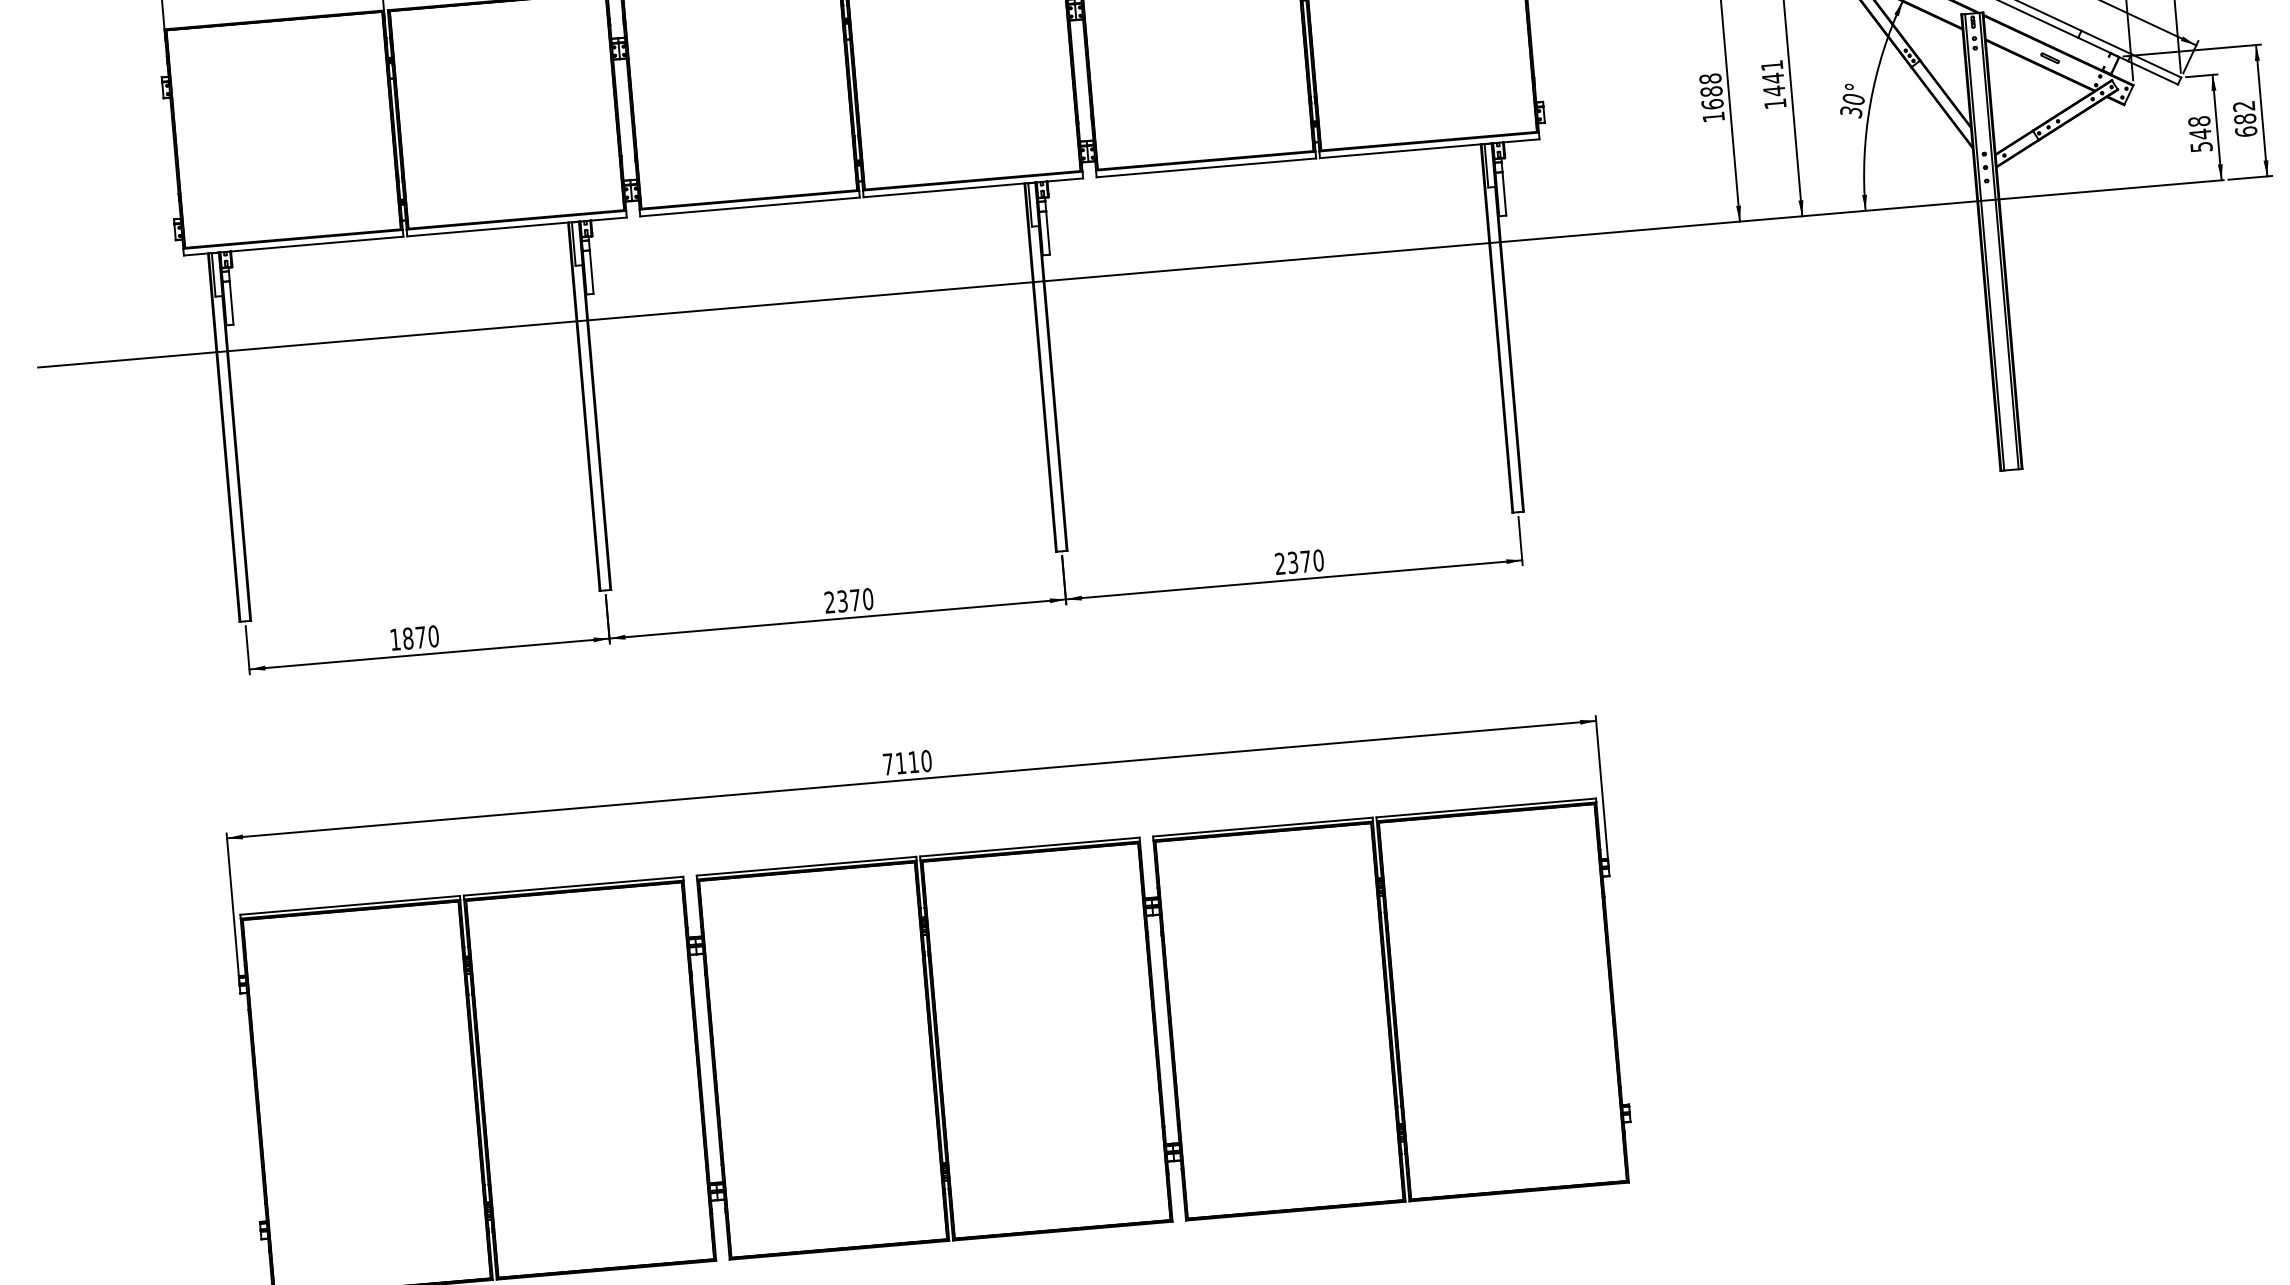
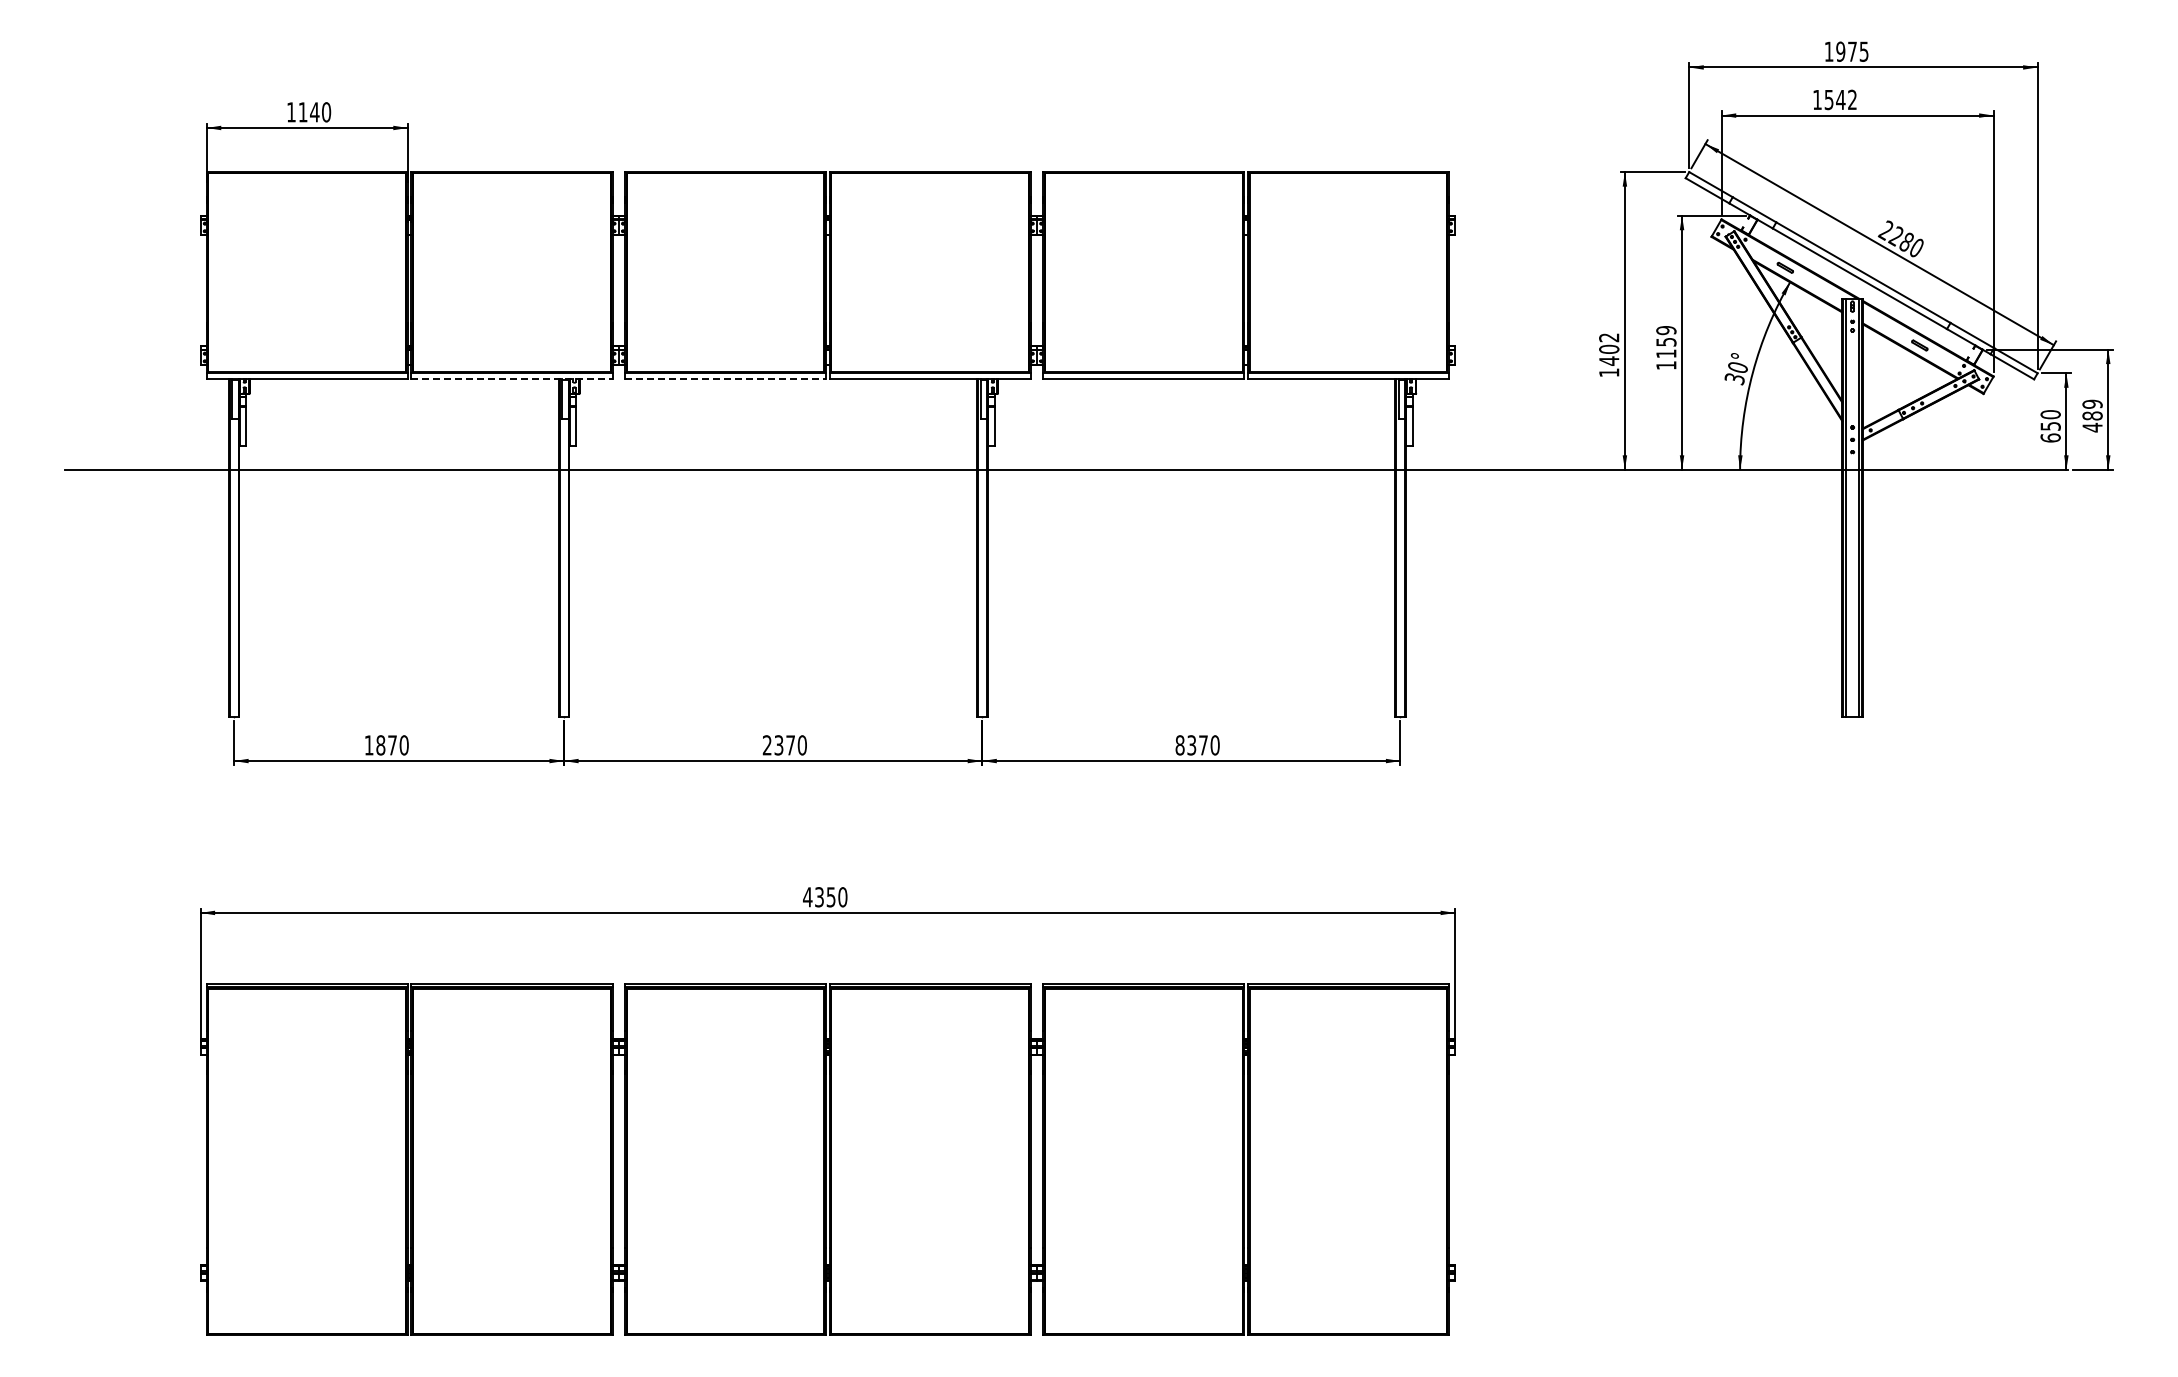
text: (1773, 78) -> (1666, 342), 1441 -> 1159
text: (1711, 91) -> (1609, 349), 1688 -> 1402
text: (2245, 118) -> (2092, 415), 682 -> 489
text: (2200, 134) -> (2050, 426), 548 -> 650
line: (750, 207) -> (725, 379), solid -> dashed
line: (516, 227) -> (511, 379), solid -> dashed
text: (1279, 564) -> (1179, 745), 2370 -> 8370
text: (901, 763) -> (819, 897), 7110 -> 4350

